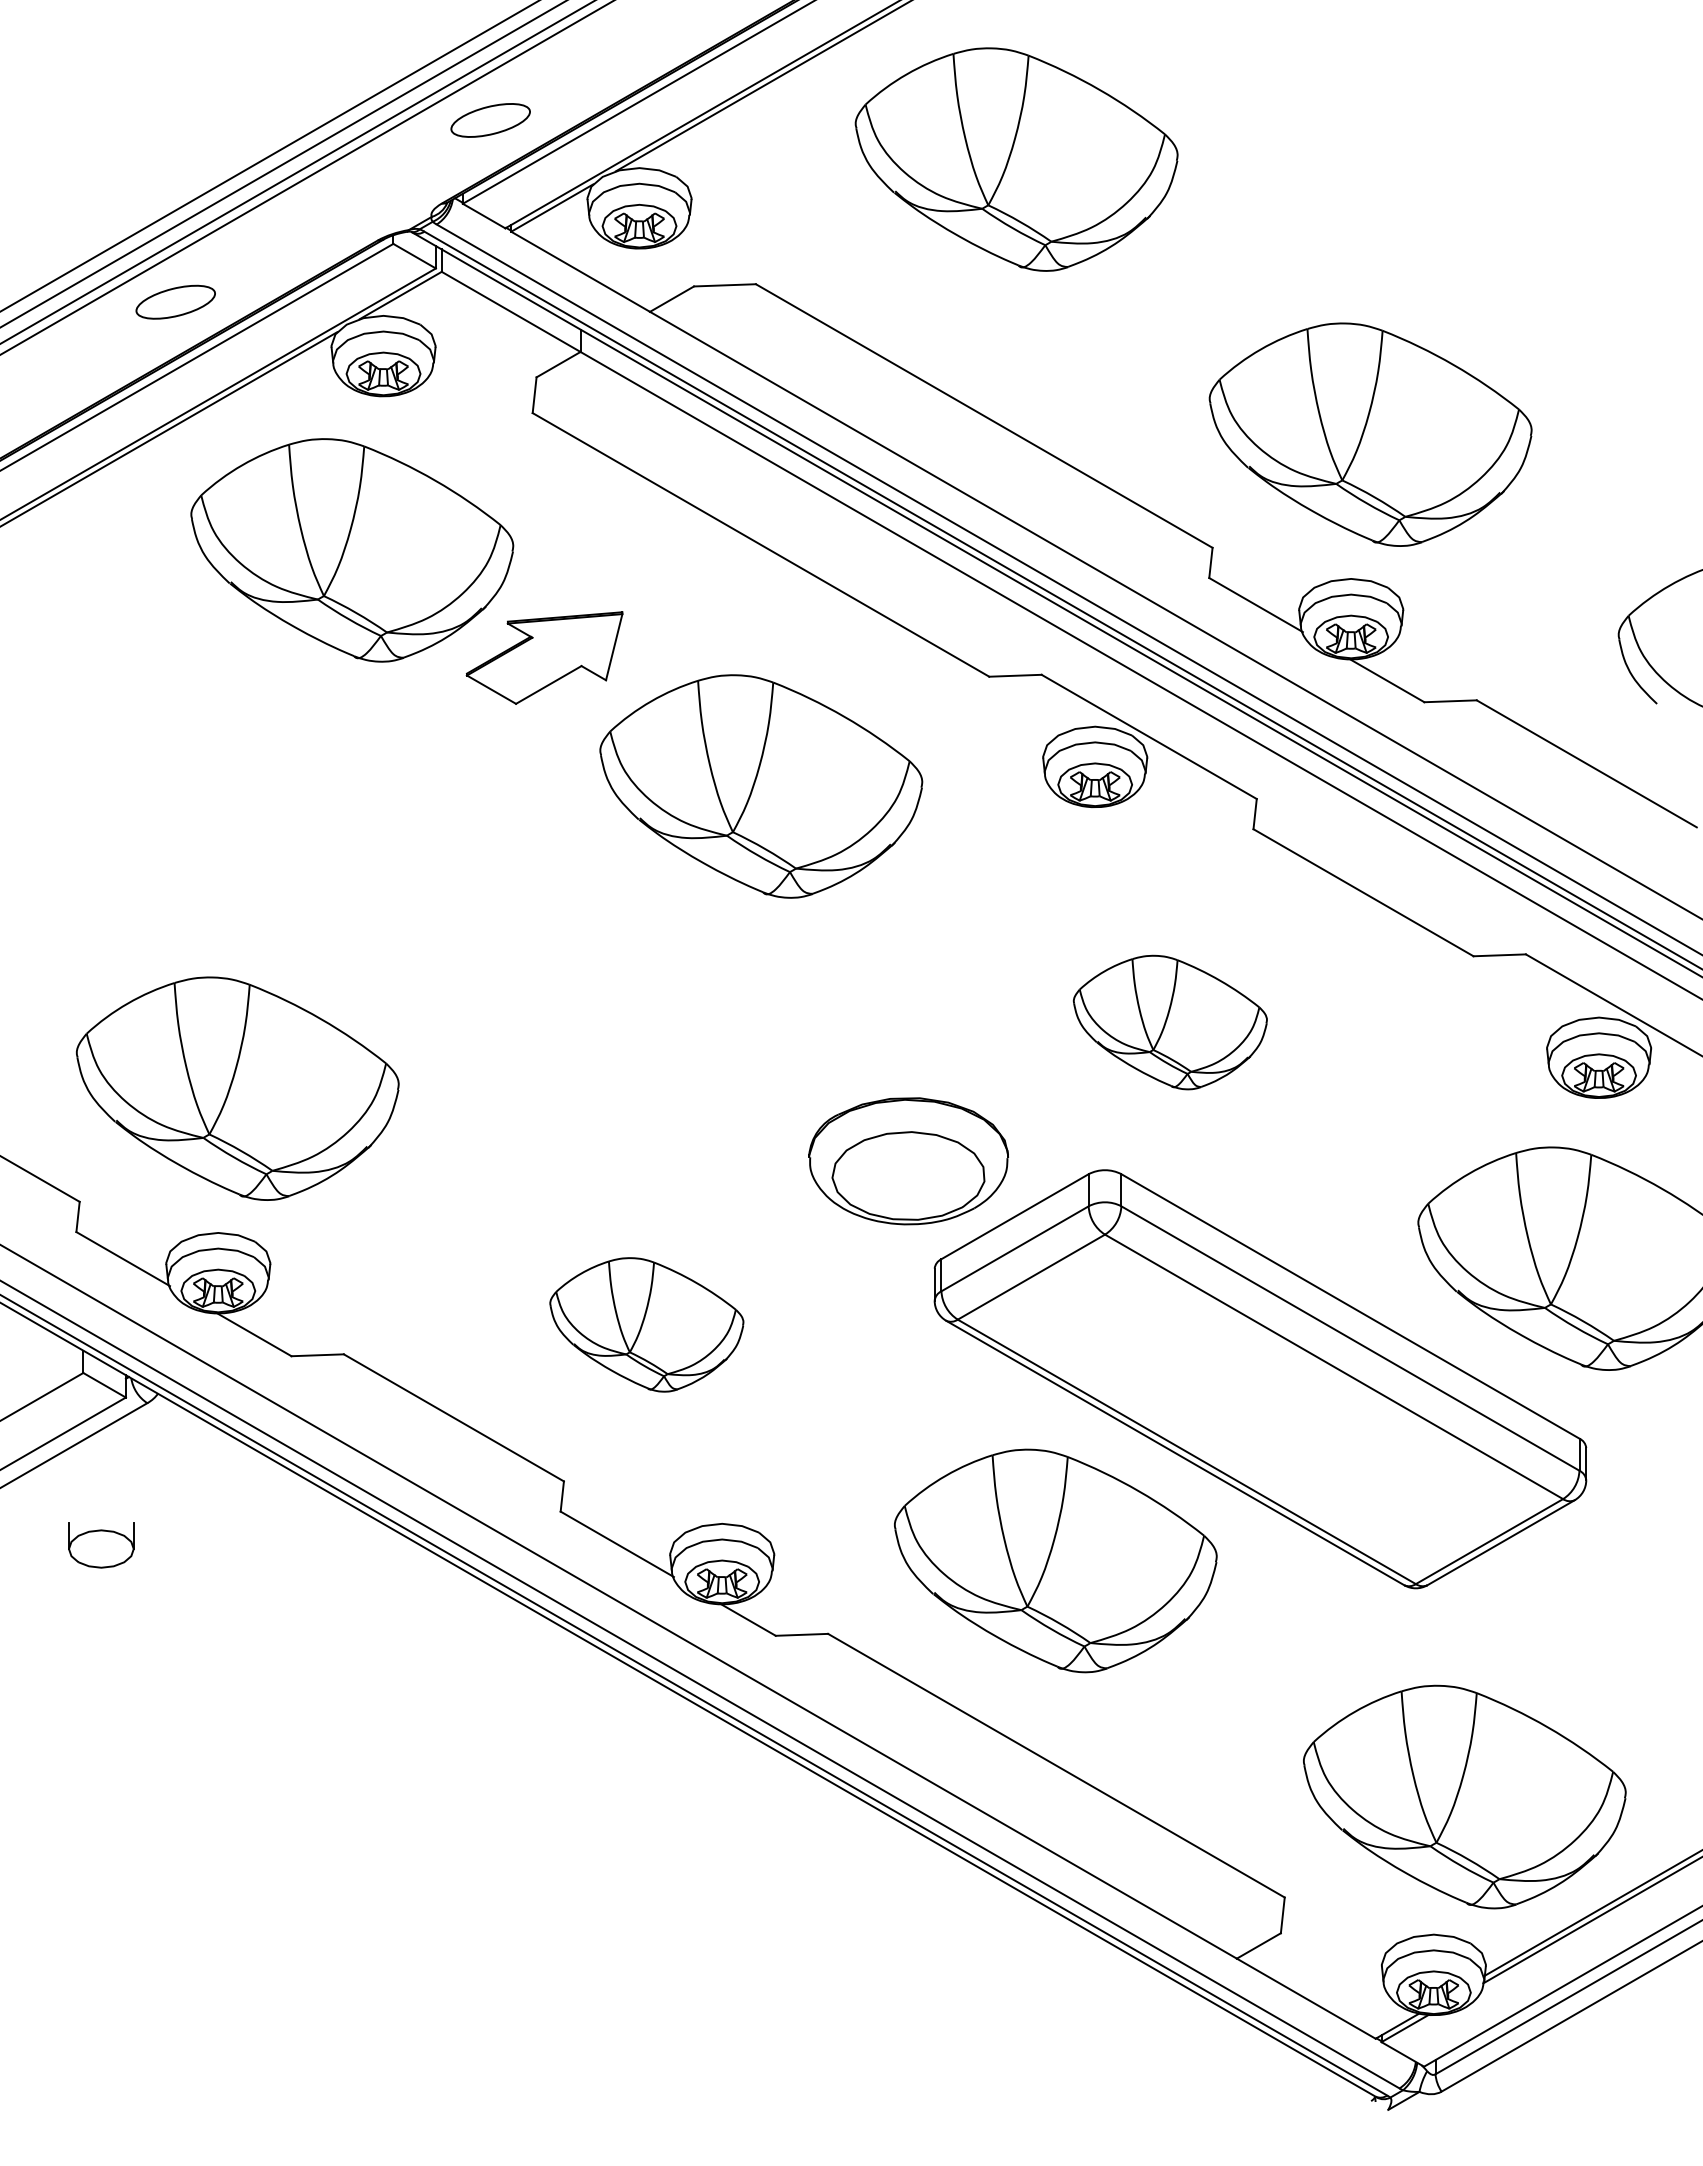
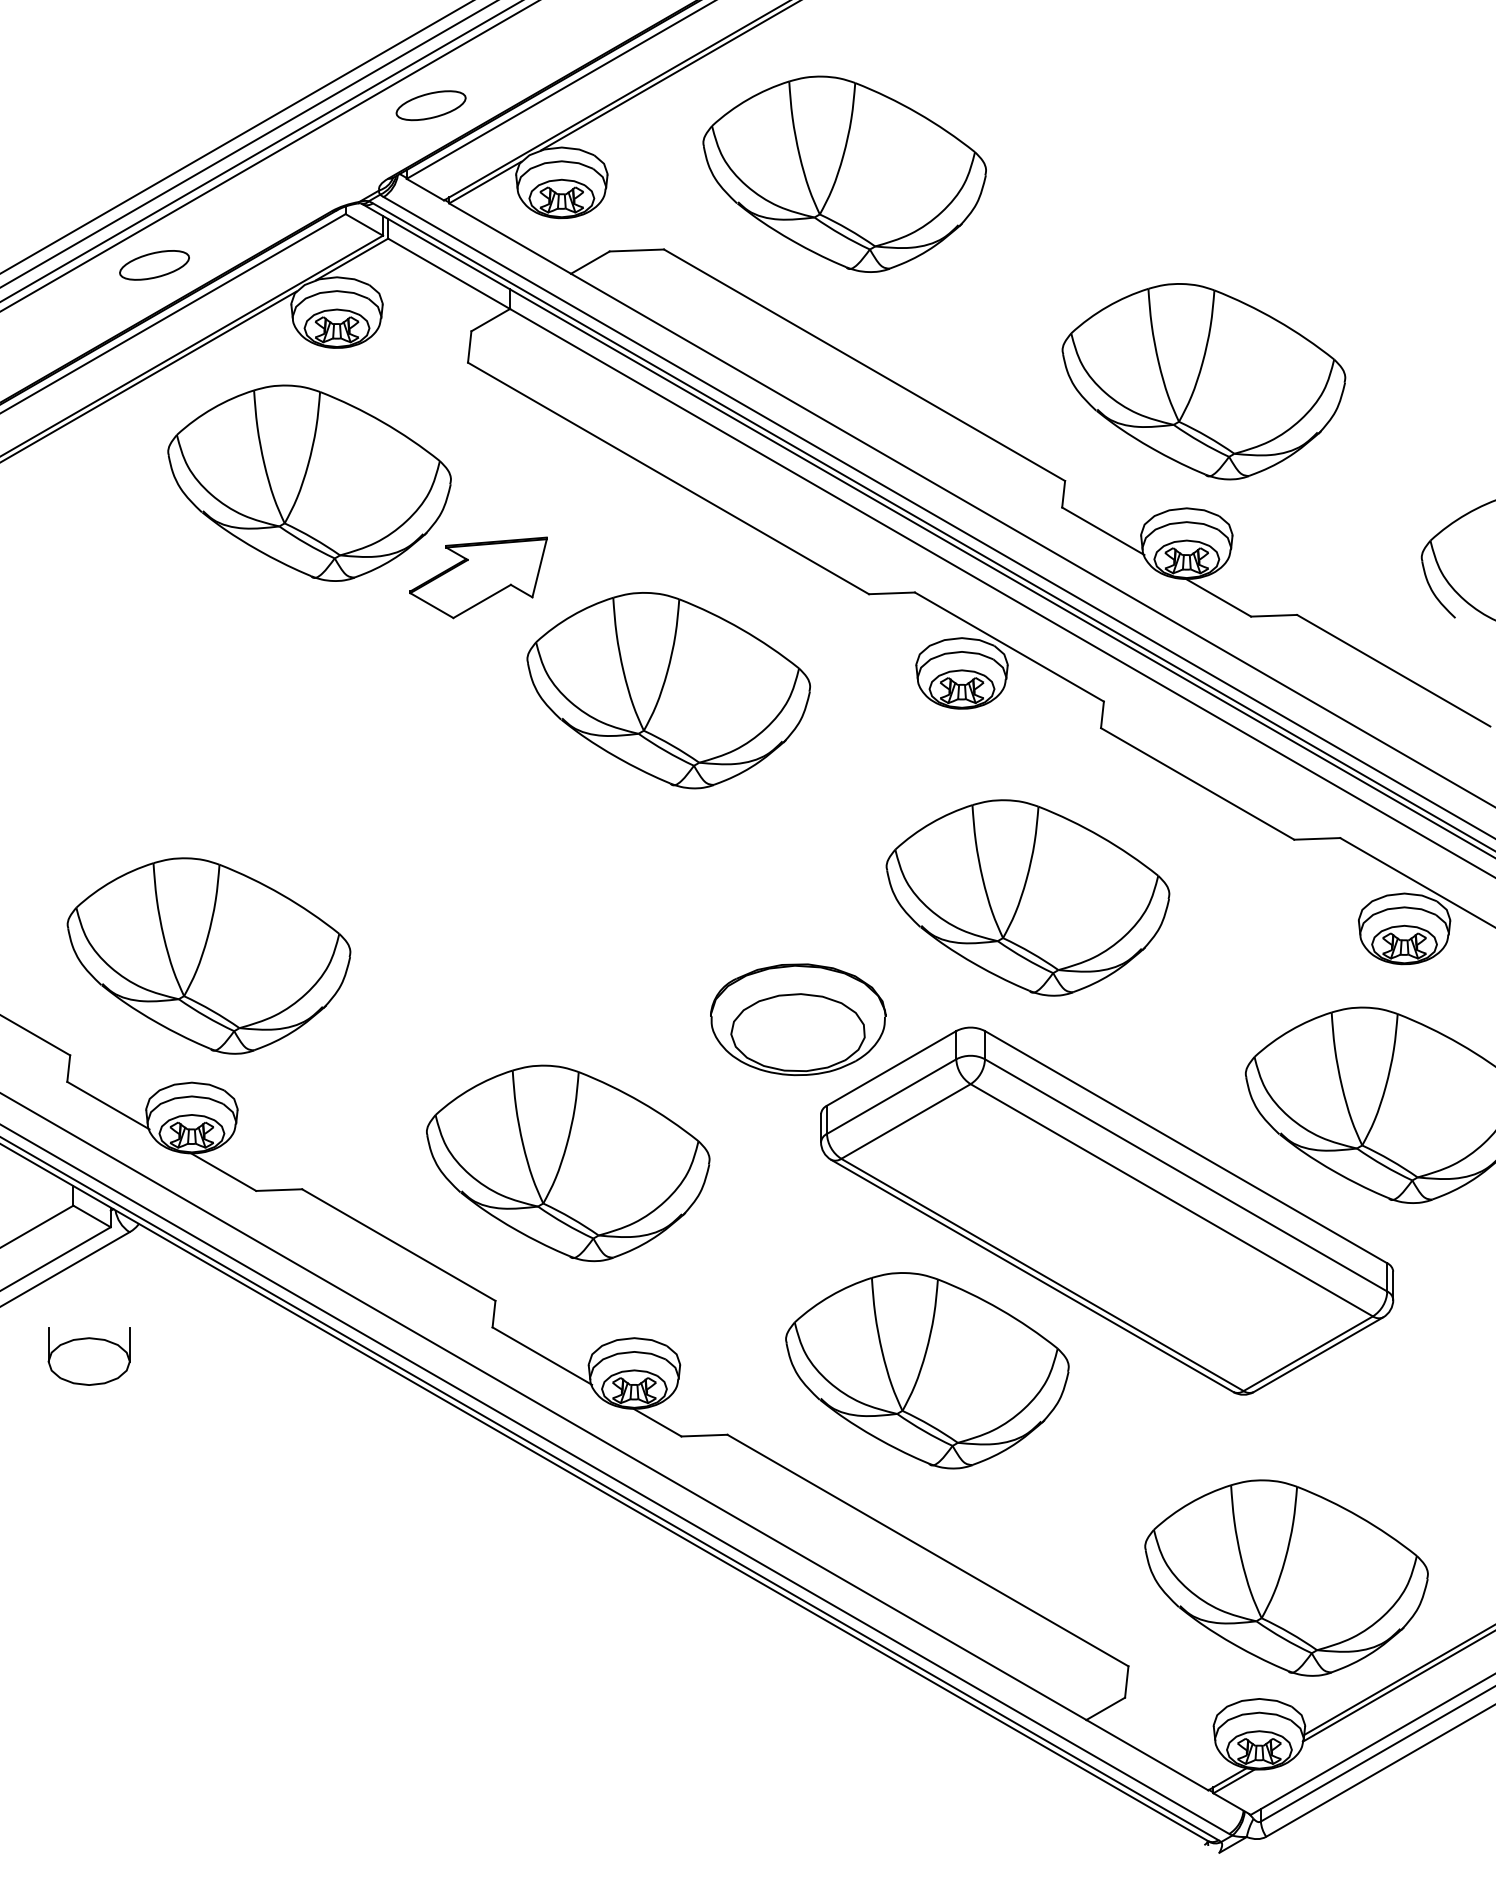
part: (1016, 159) -> (844, 174), moved
part: (1170, 1022) -> (1028, 897), size x1.67
part: (646, 1324) -> (567, 1163), size x1.67
part: (101, 1545) -> (89, 1357), size x1.43

